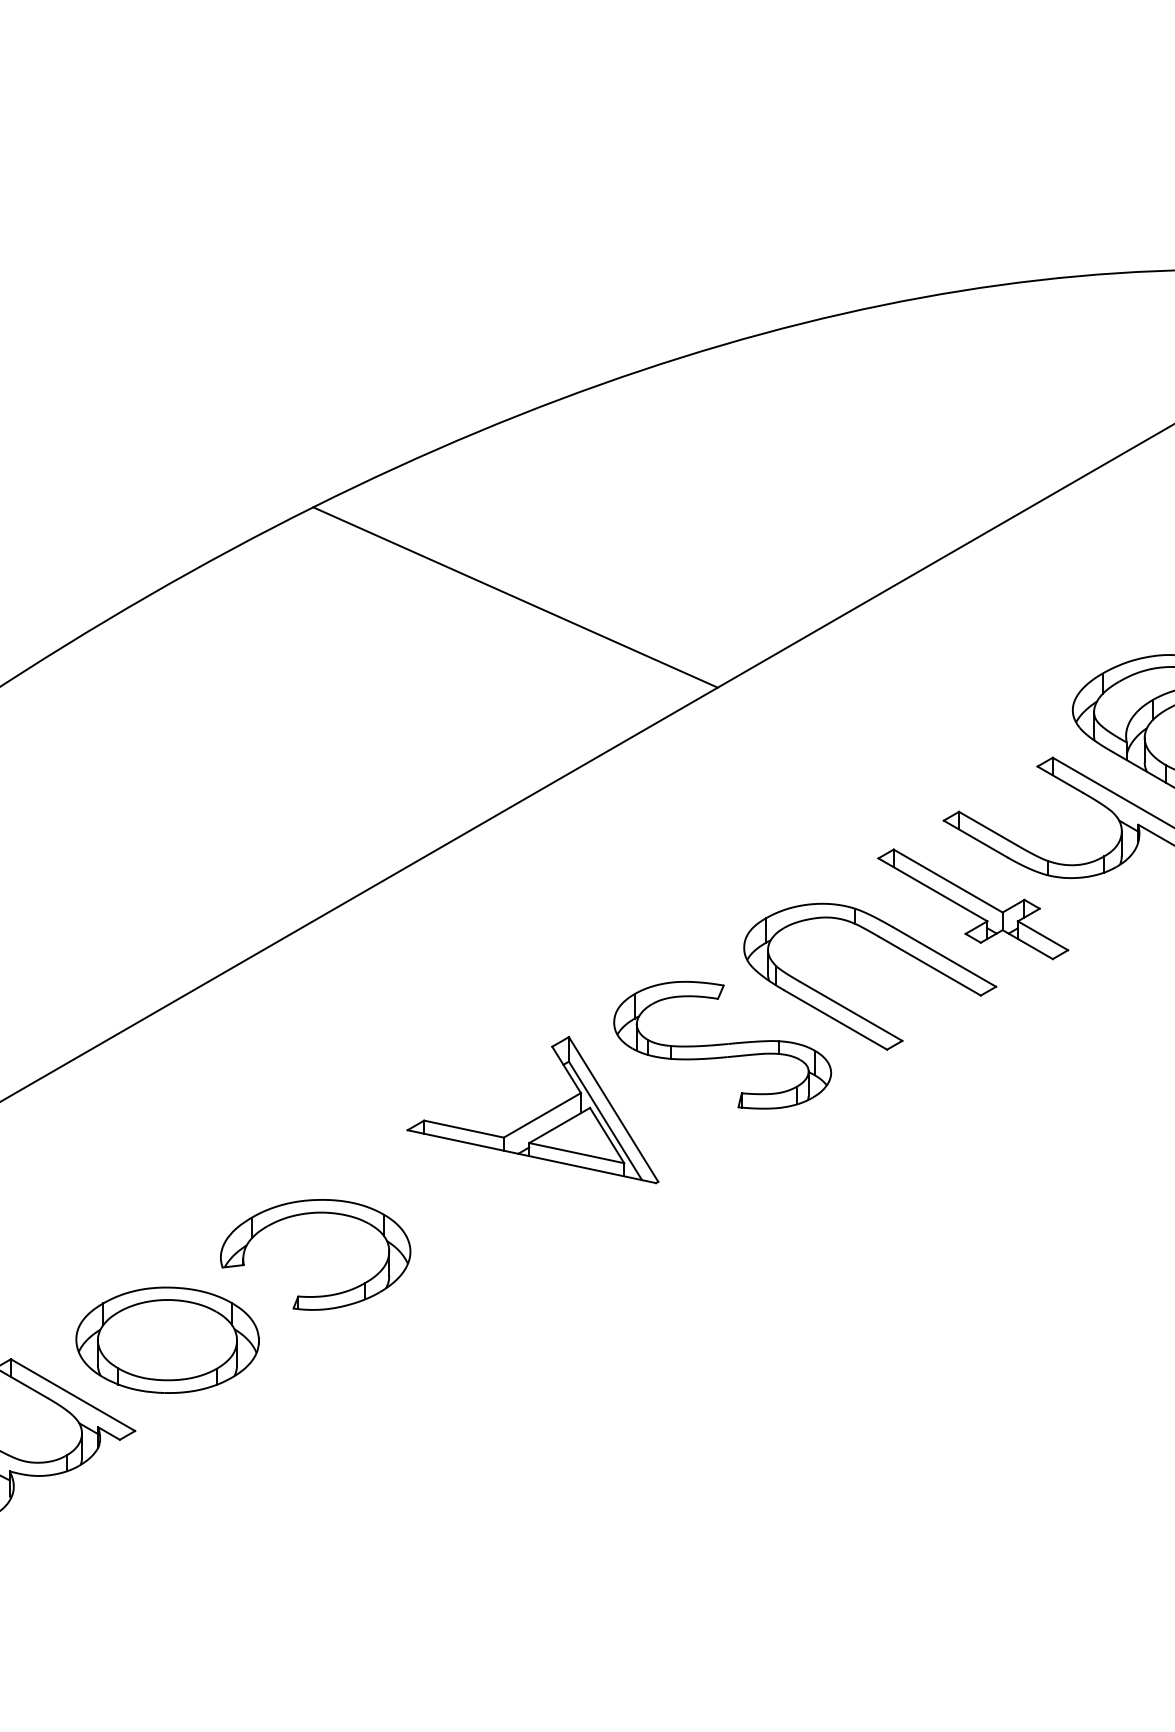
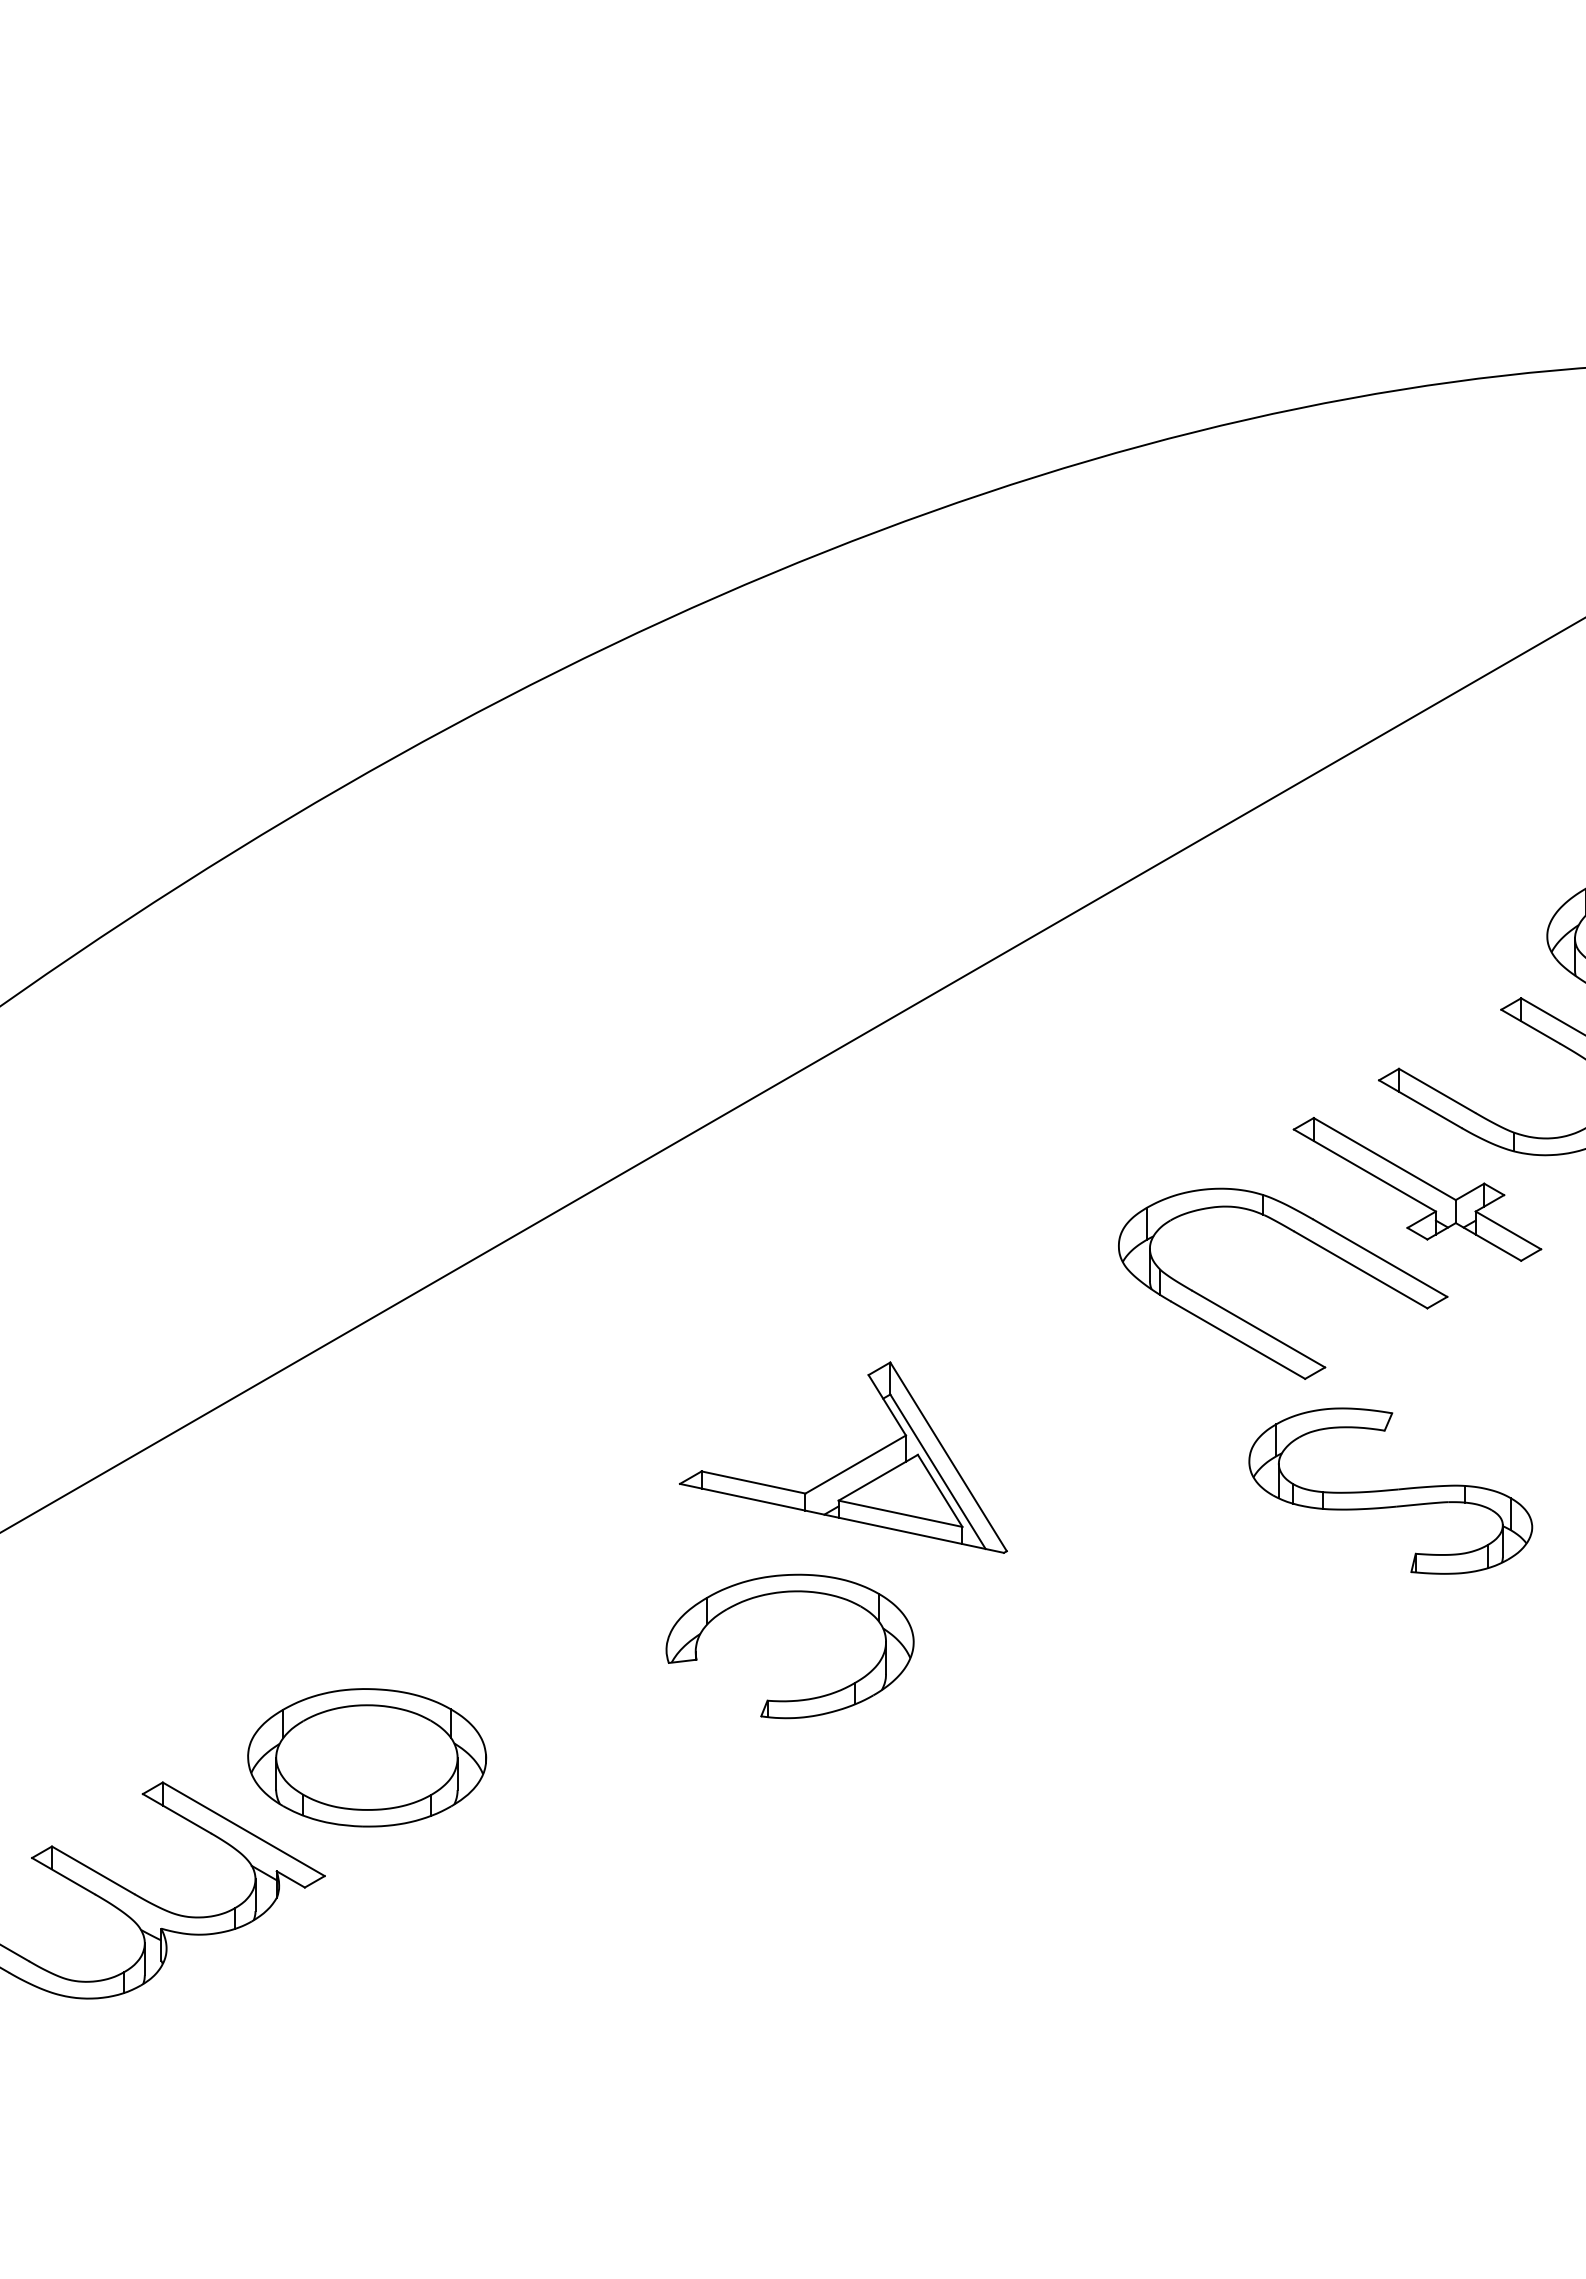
line: (515, 596) -> (820, 788), removed
part: (722, 1044) -> (1390, 1490), moved
part: (320, 1295) -> (796, 1699), moved

